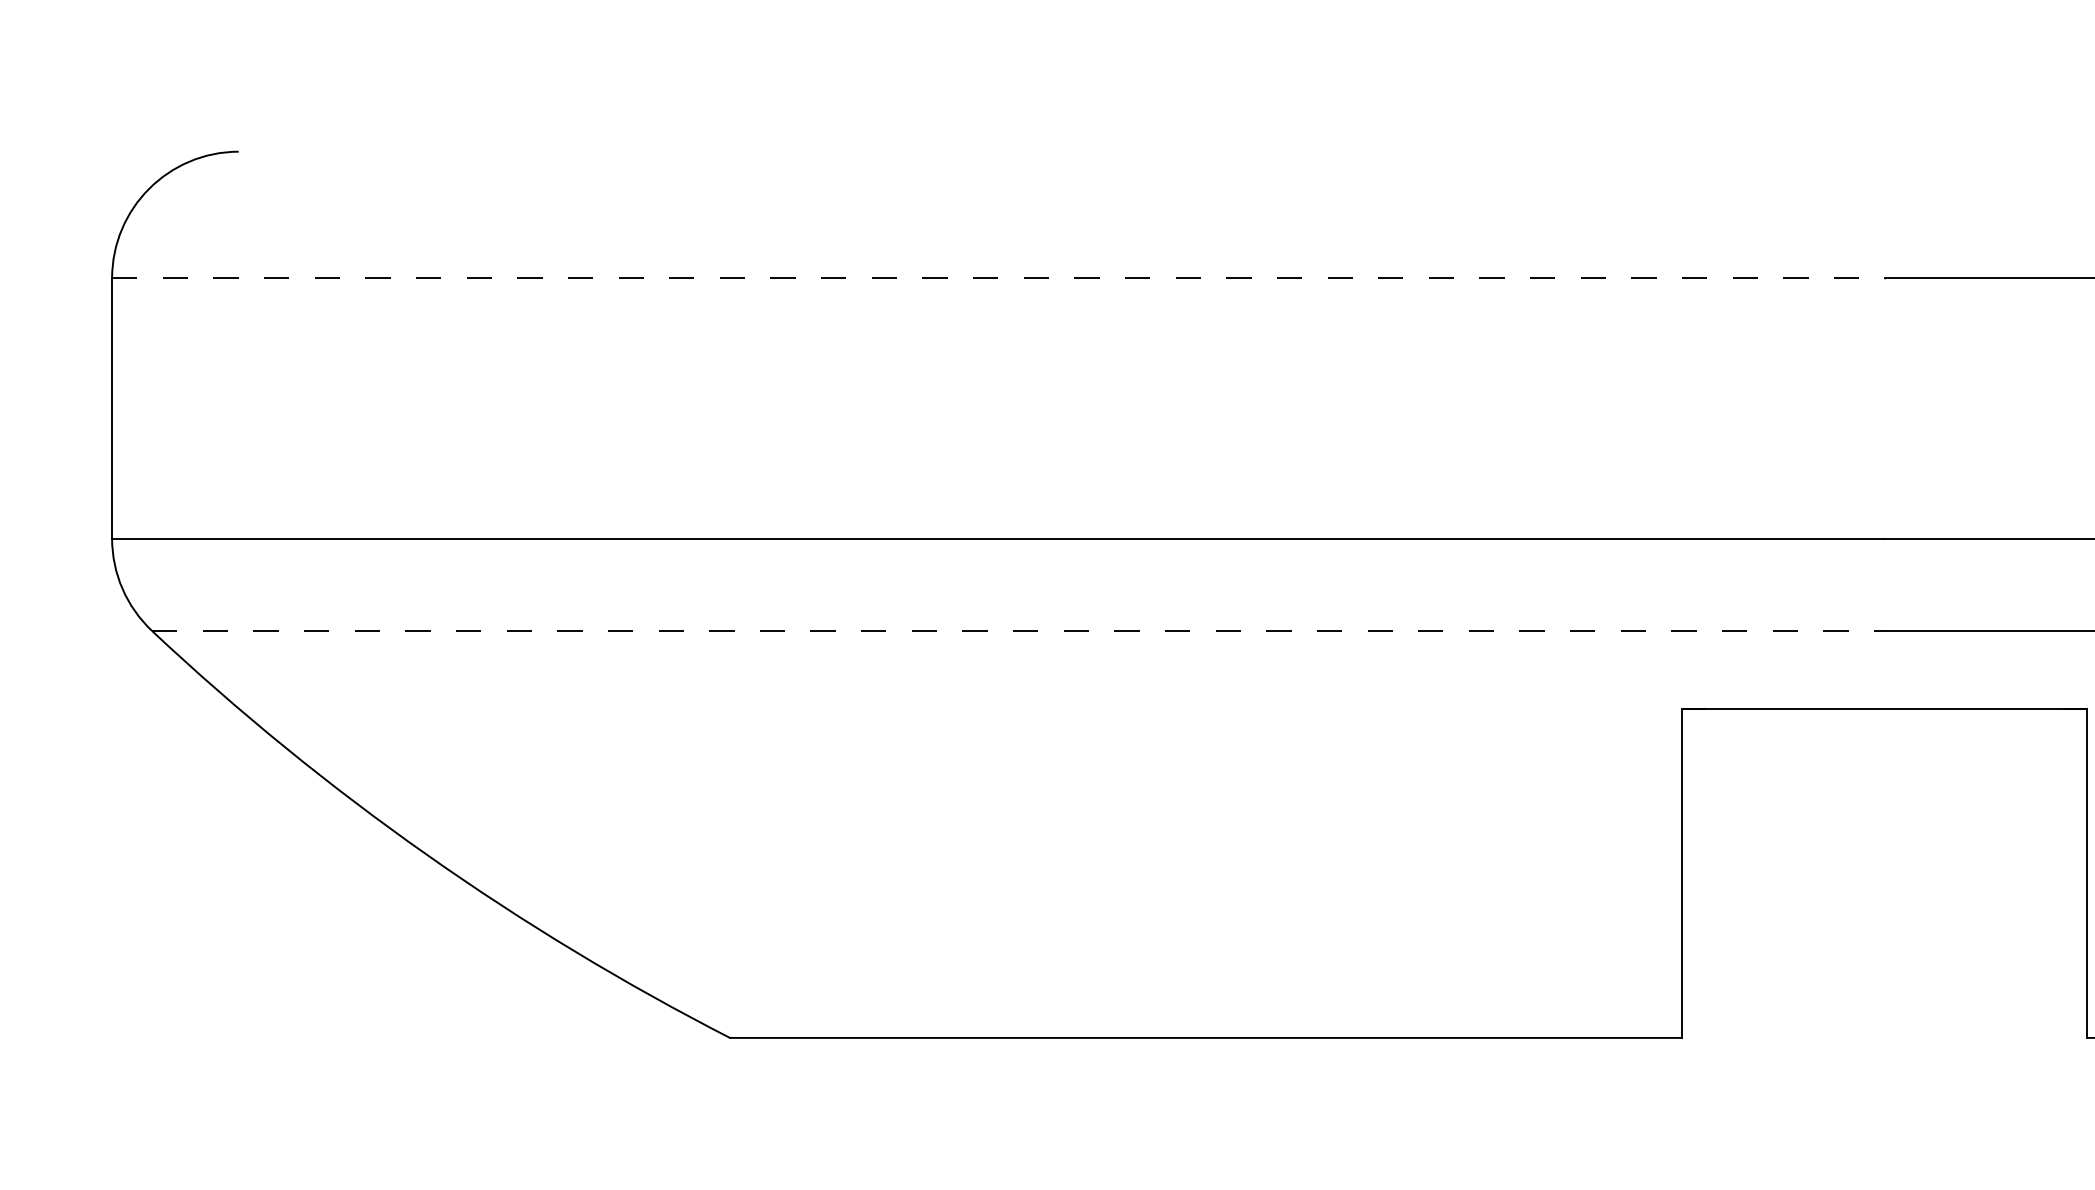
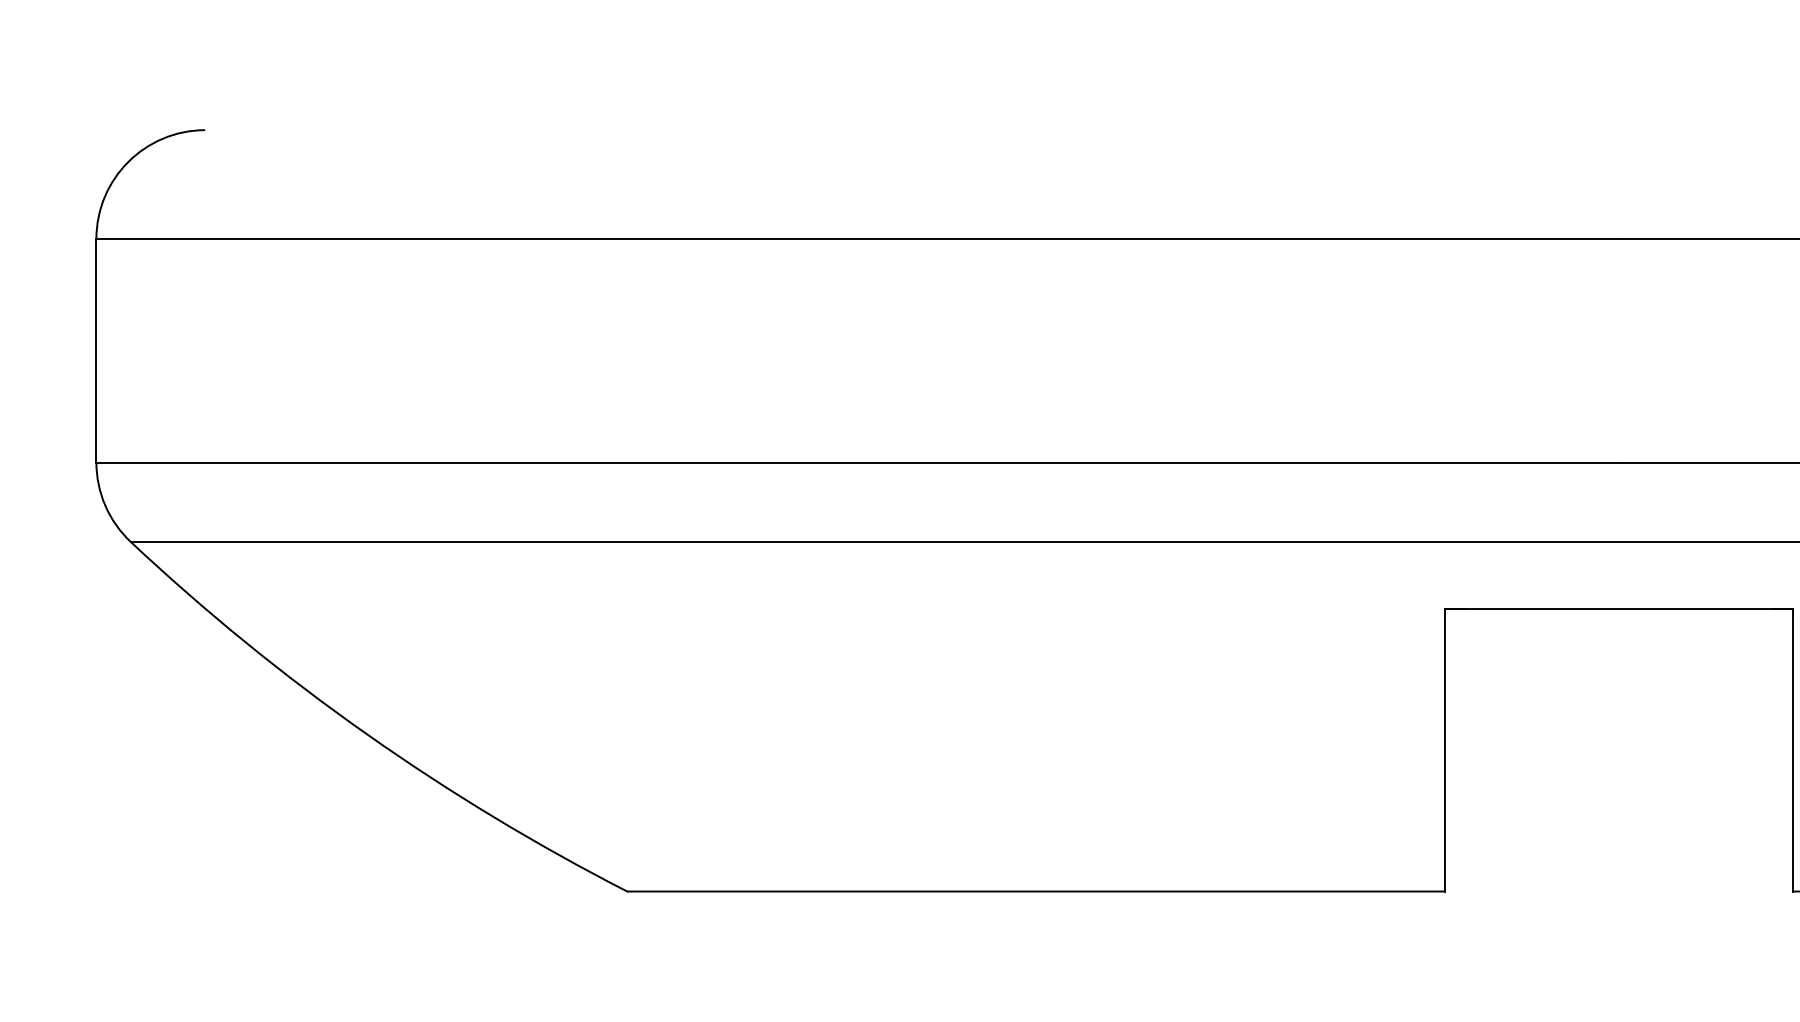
line: (998, 278) -> (857, 239), dashed -> solid
line: (1018, 631) -> (875, 542), dashed -> solid

